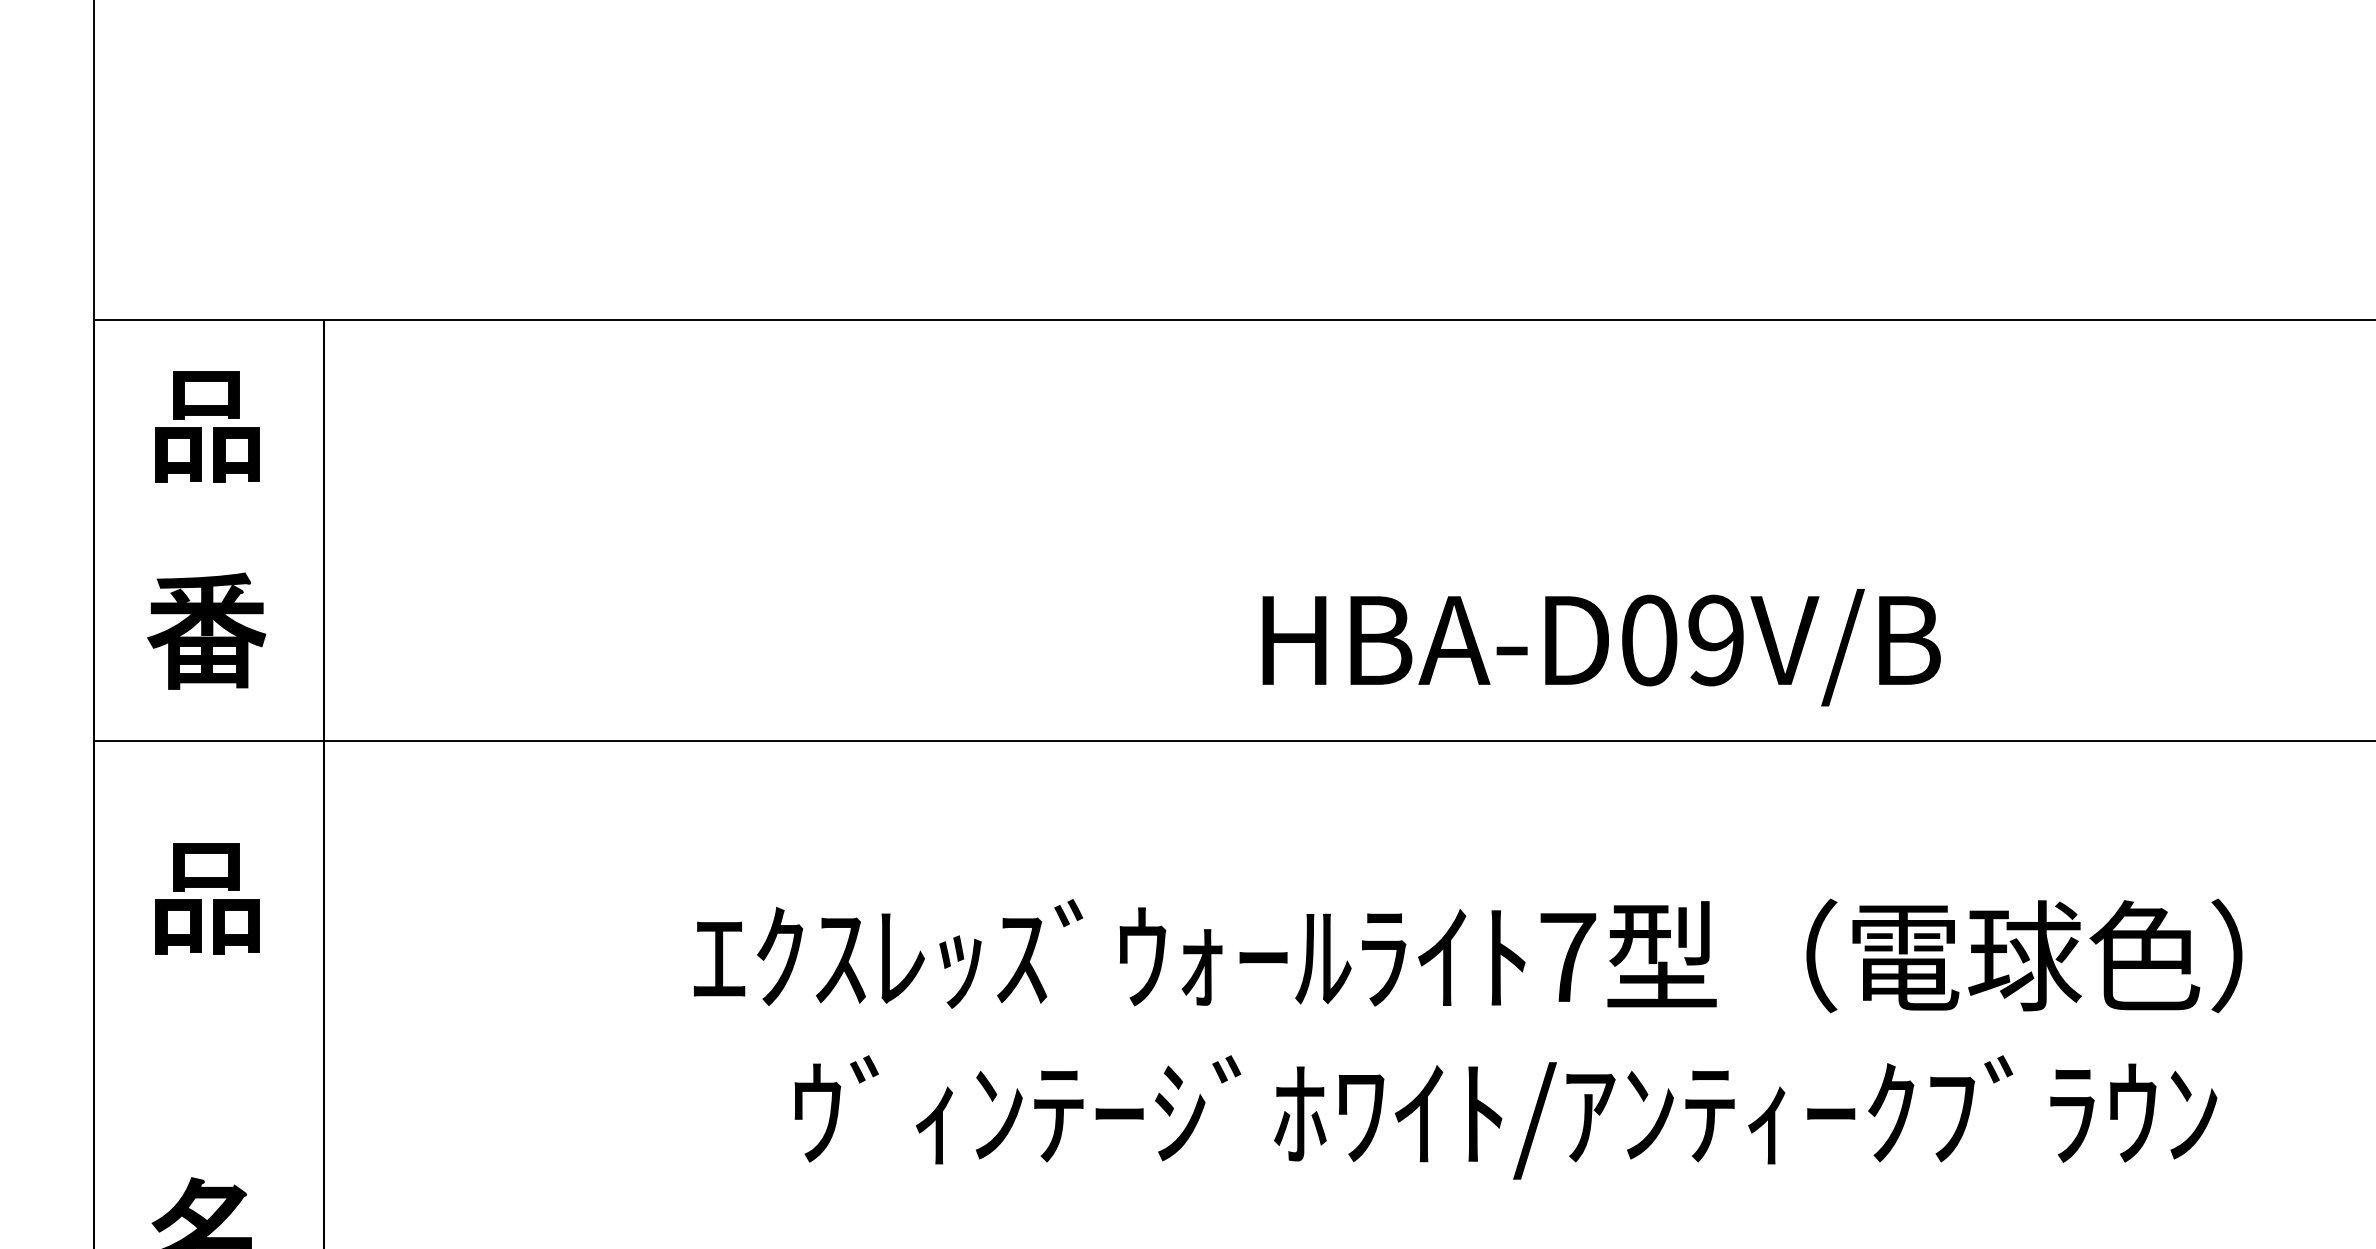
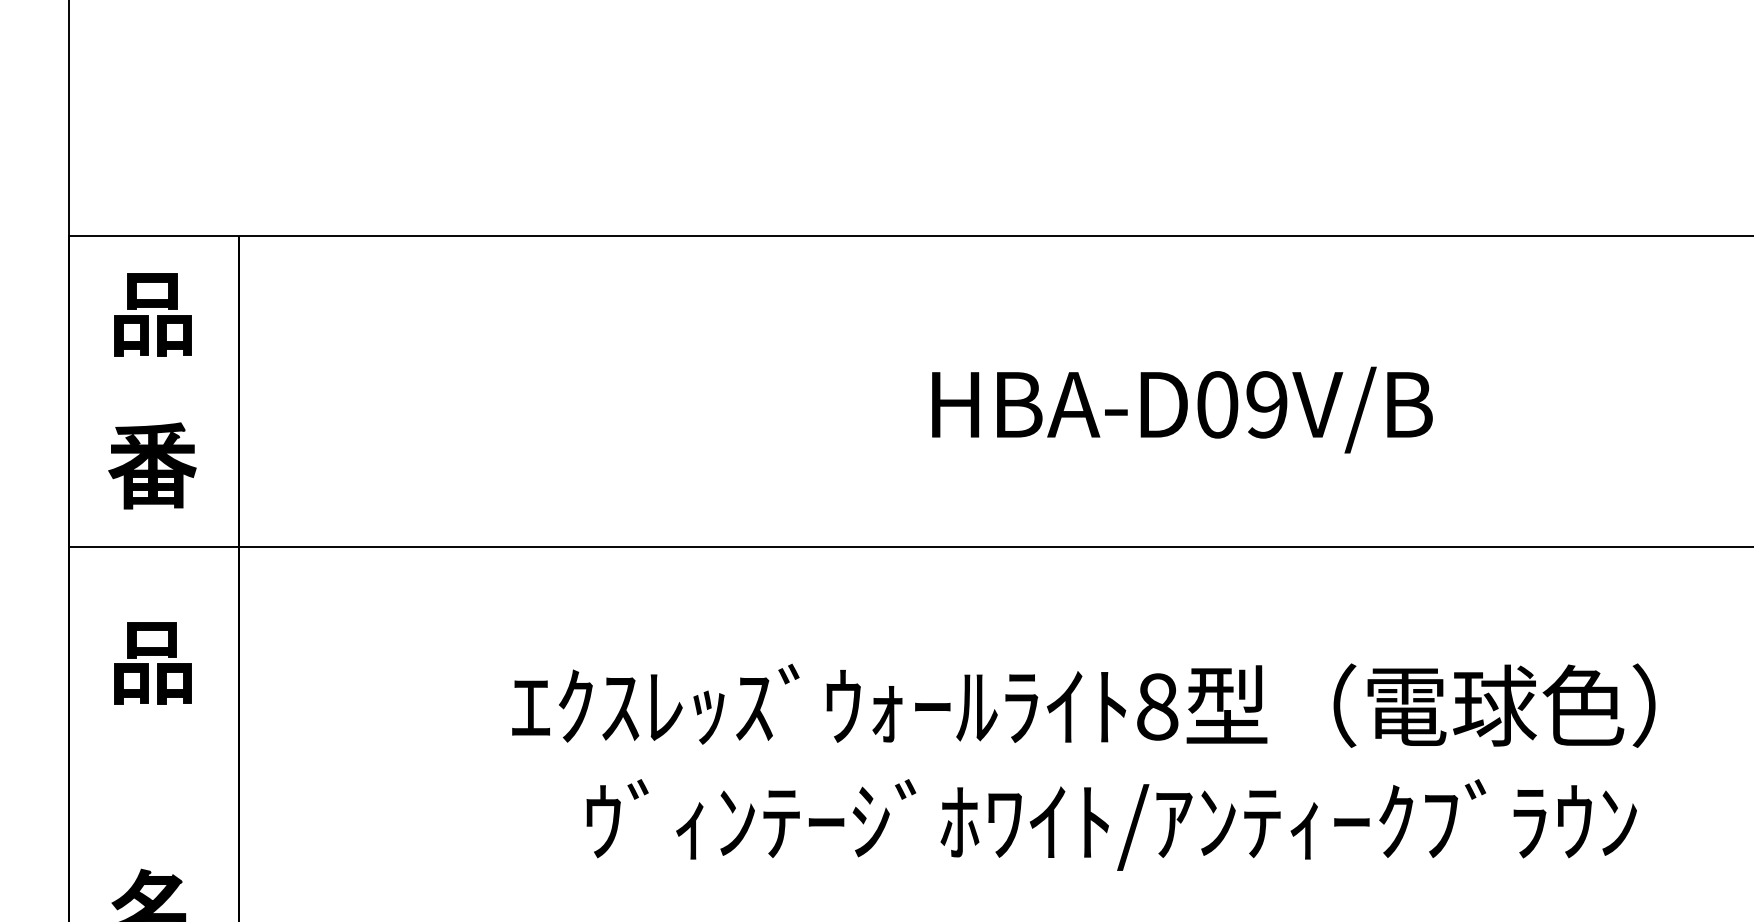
text: (1601, 646) -> (1182, 409), moved
text: (1567, 957) -> (1157, 706), 7 -> 8

